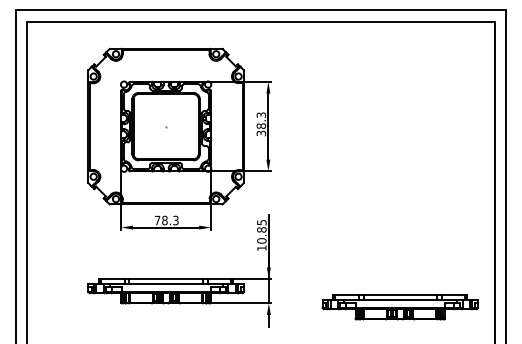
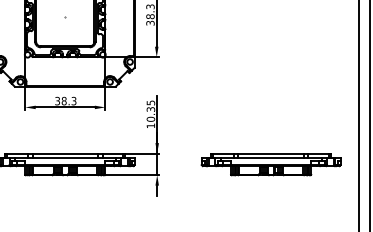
text: (157, 220) -> (57, 101), 78.3 -> 38.3
text: (261, 229) -> (150, 109), 10.85 -> 10.35
part: (399, 307) -> (270, 164), moved

